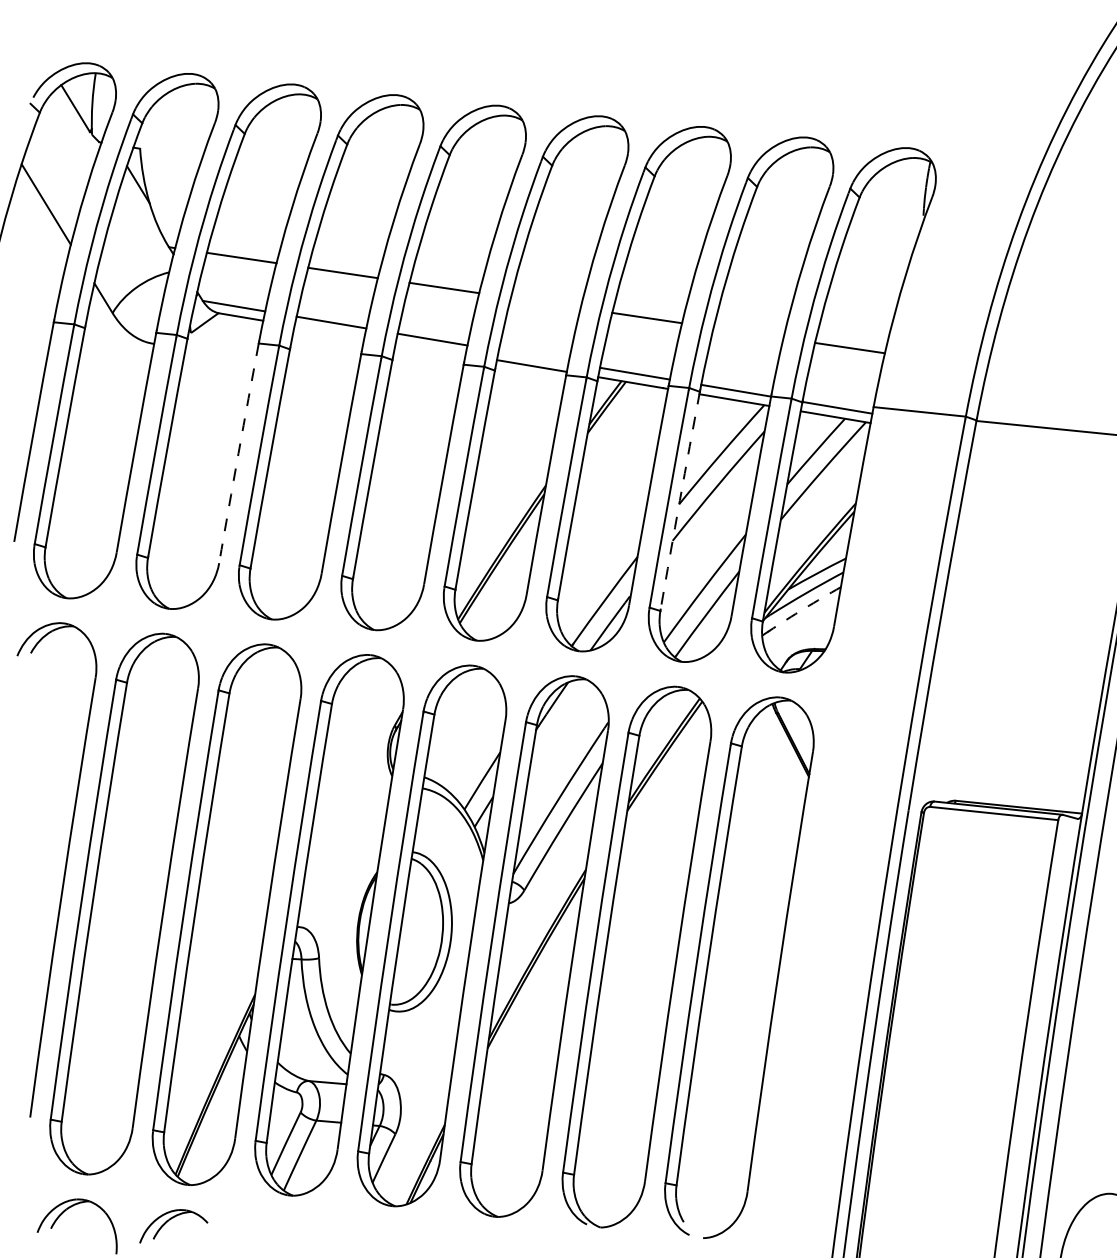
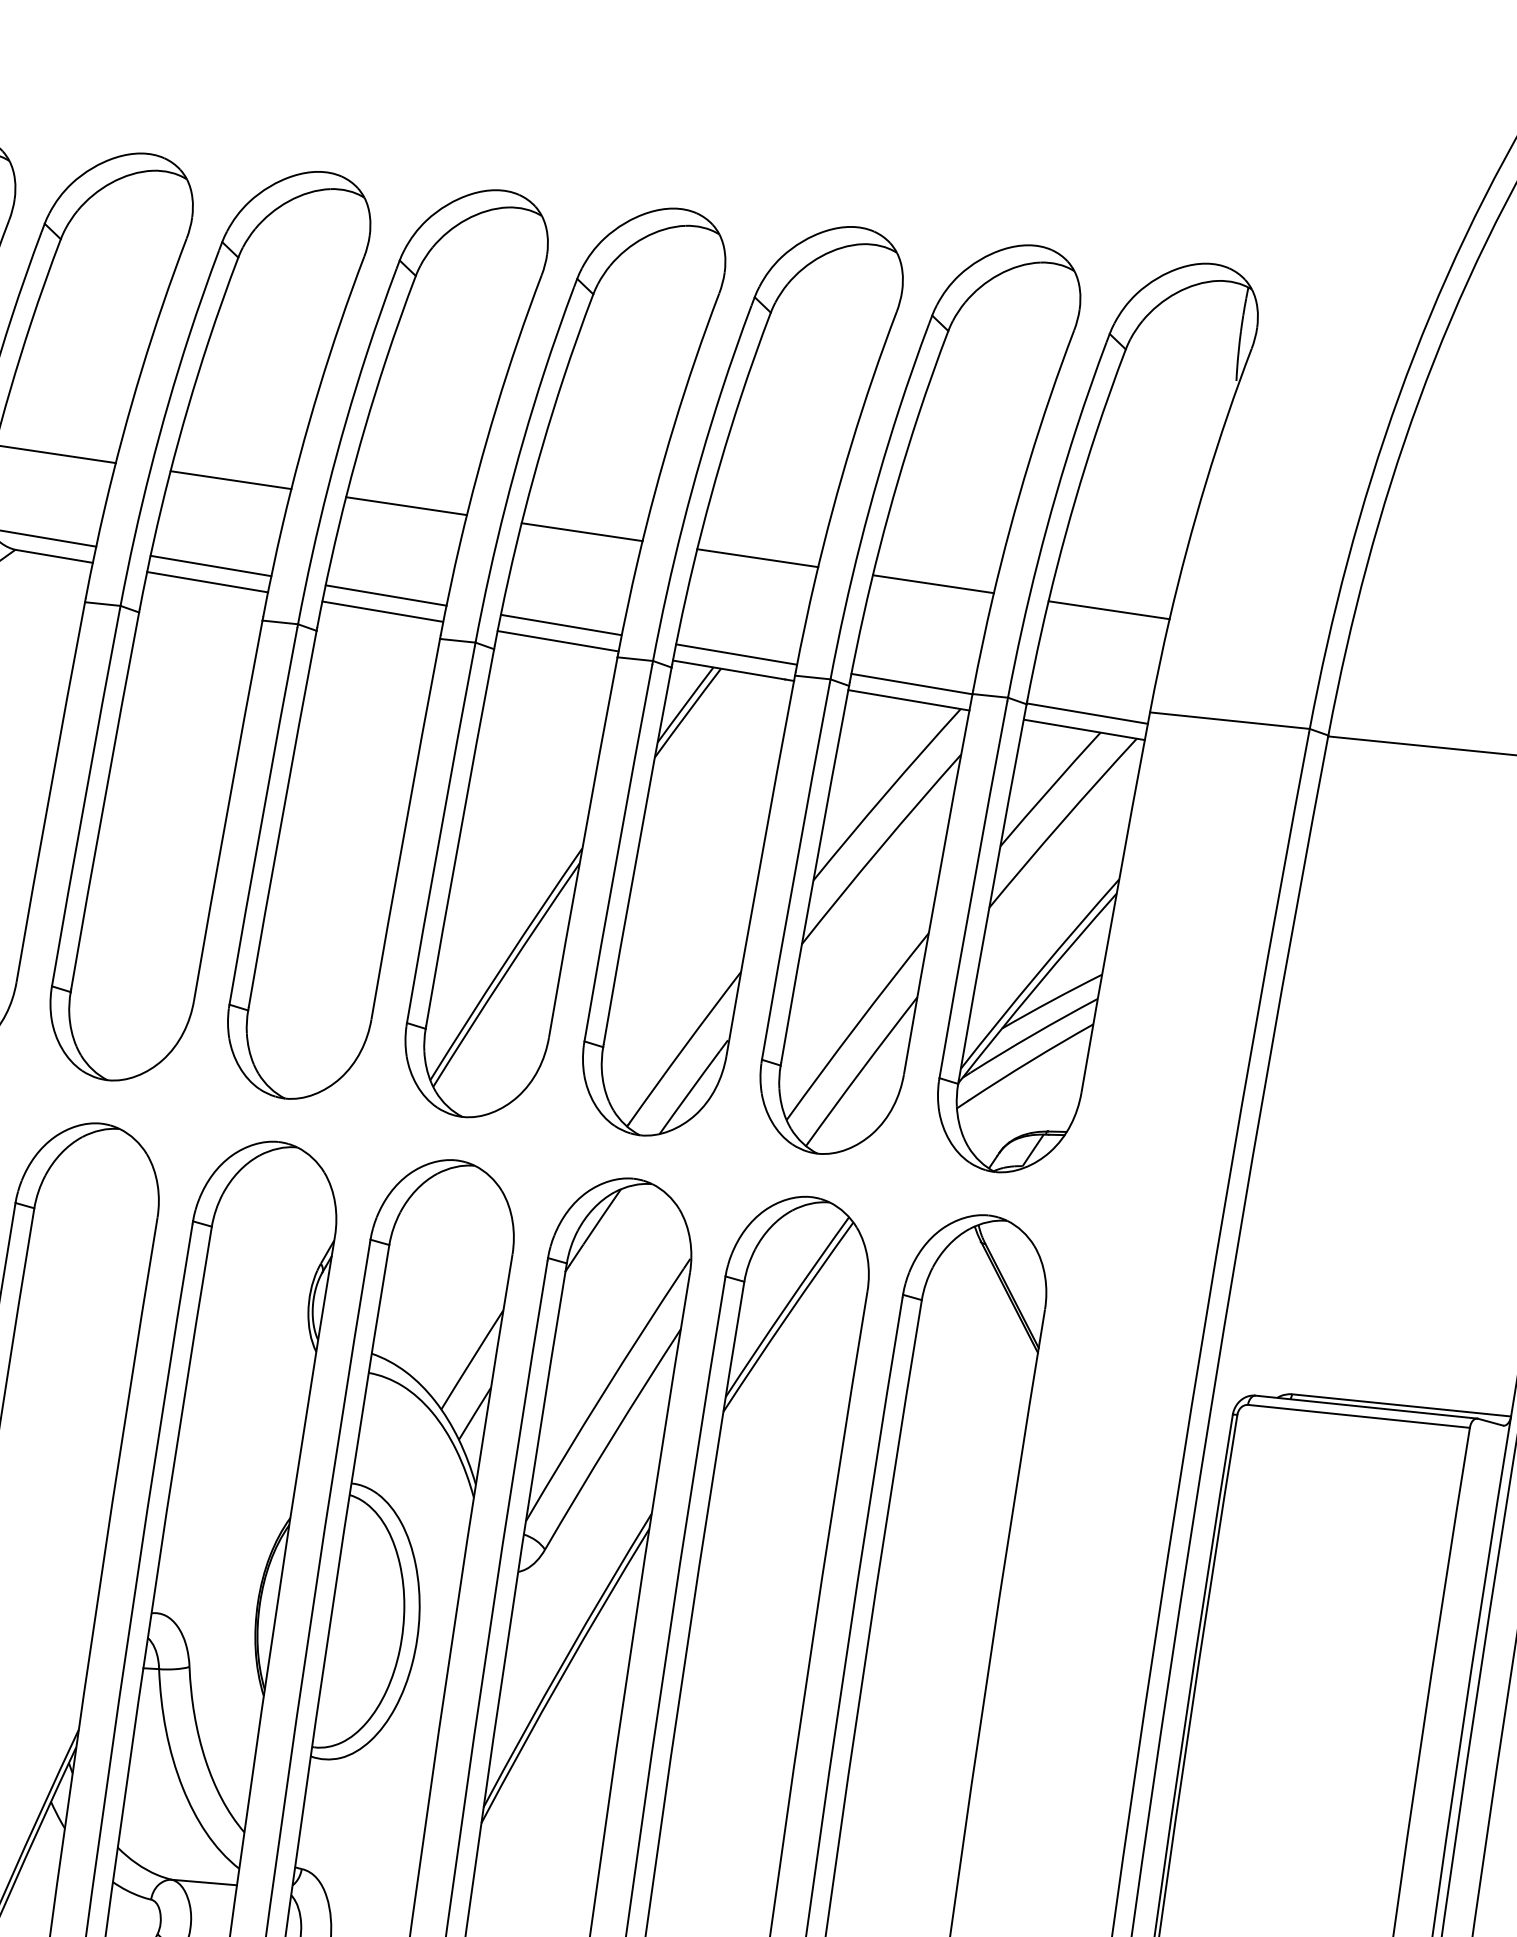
line: (545, 302) -> (581, 531), added
line: (329, 331) -> (207, 581), added
line: (748, 332) -> (933, 583), added
line: (430, 348) -> (382, 610), added
line: (533, 356) -> (560, 624), added
arc: (238, 453) -> (49, 792), dashed -> solid
arc: (679, 500) -> (813, 874), dashed -> solid
arc: (804, 608) -> (1030, 1061), dashed -> solid

